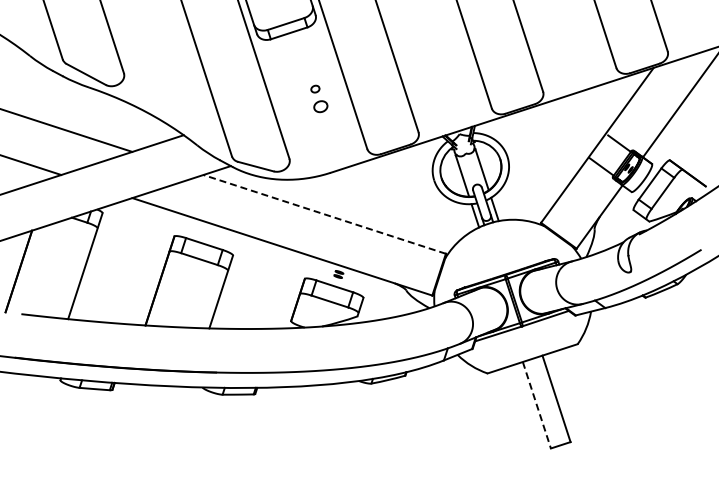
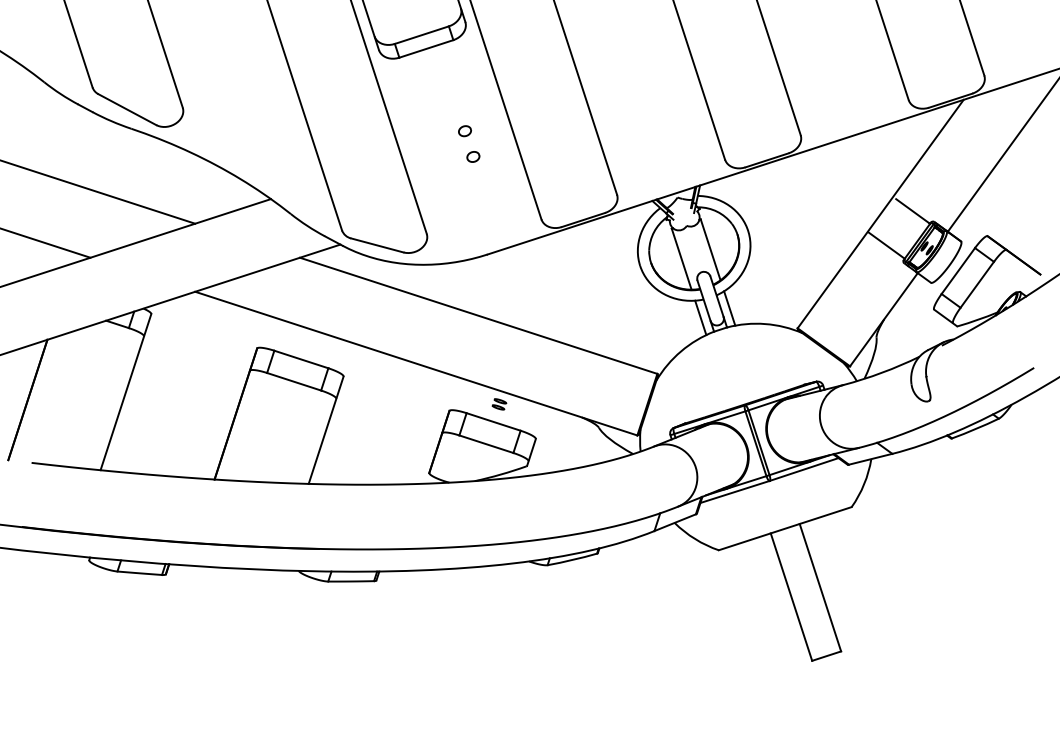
part: (321, 106) -> (473, 156), size x0.62
line: (324, 214) -> (478, 315), dashed -> solid
line: (537, 405) -> (792, 597), dashed -> solid

